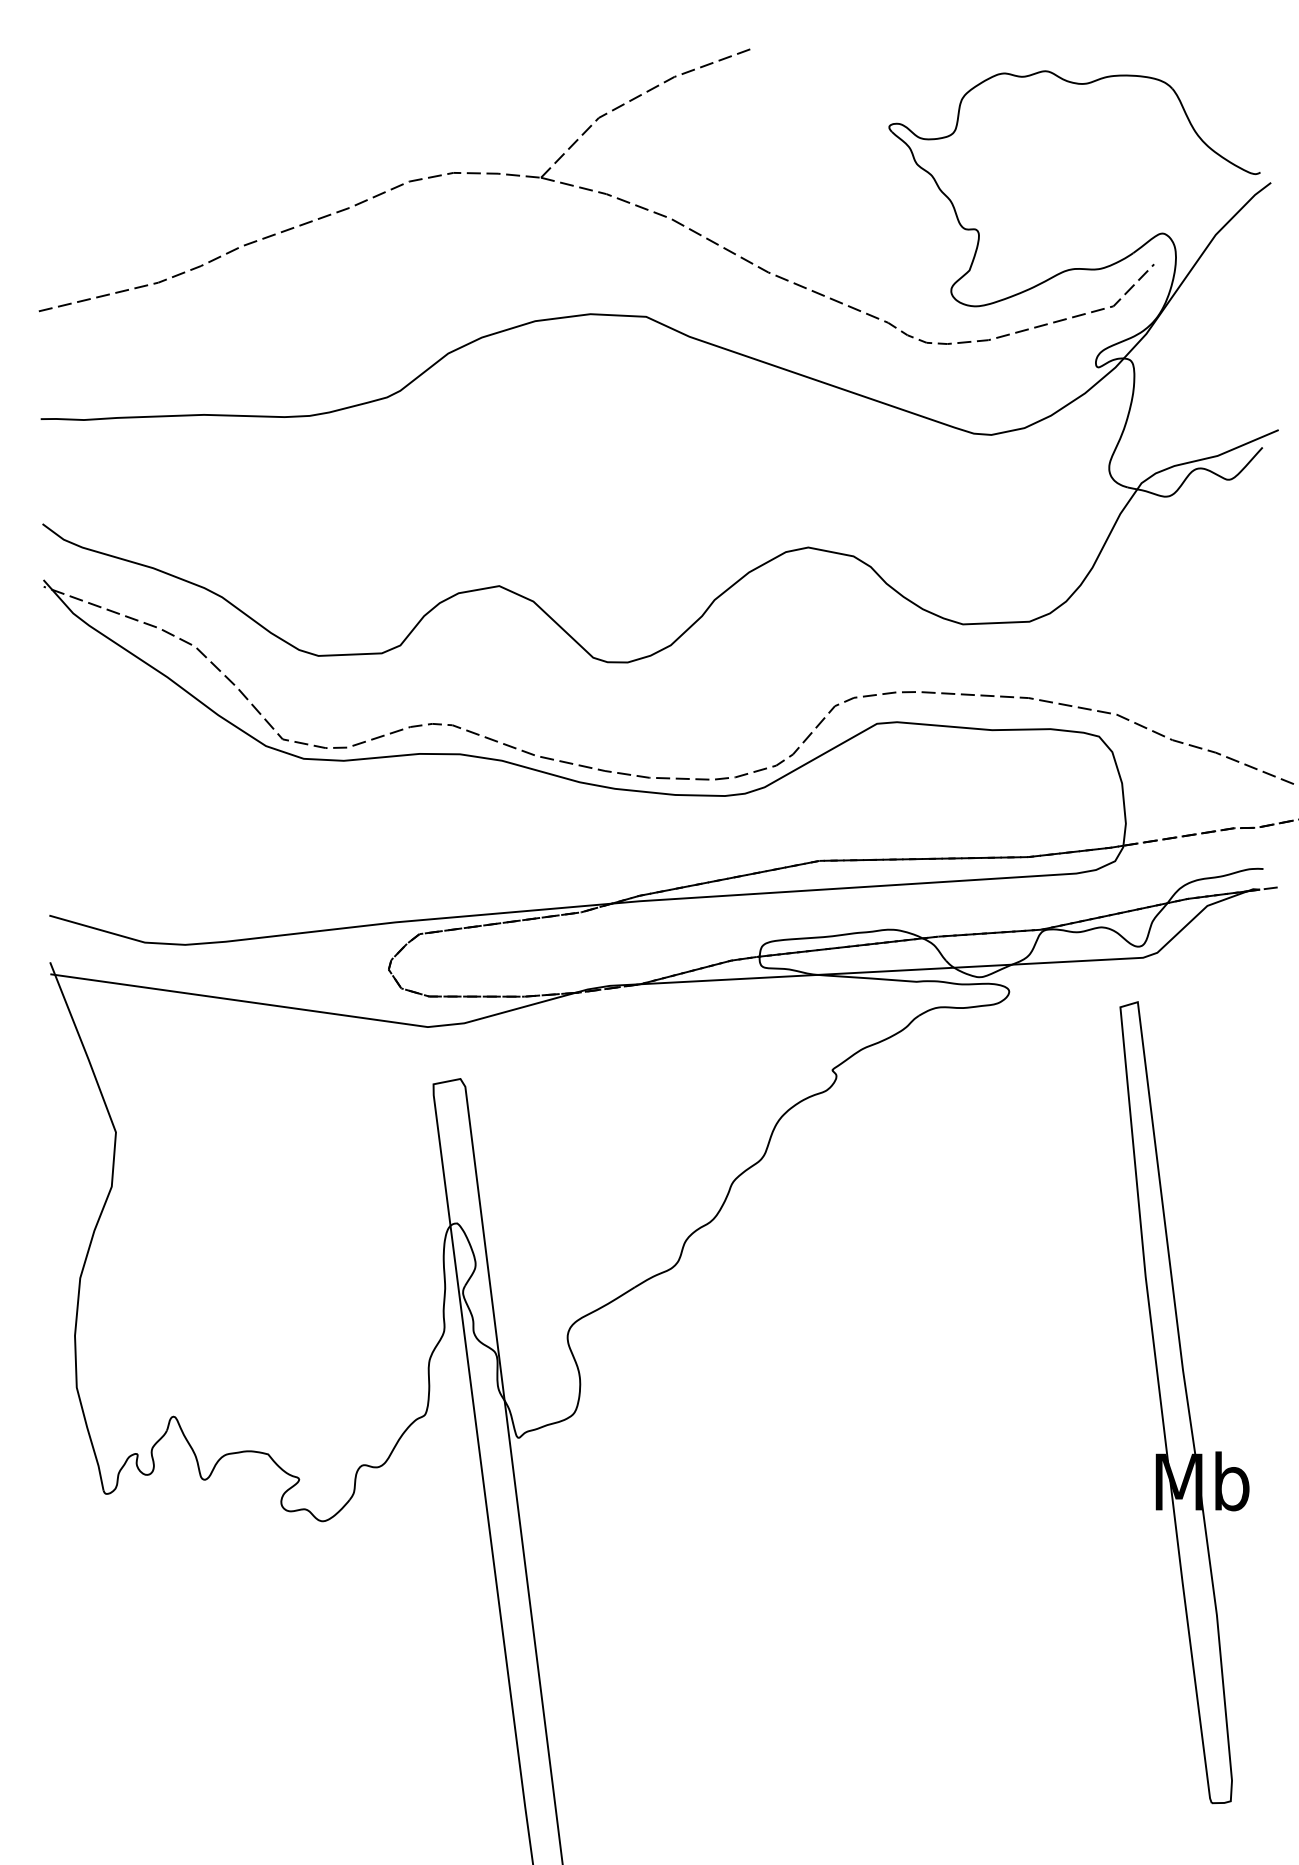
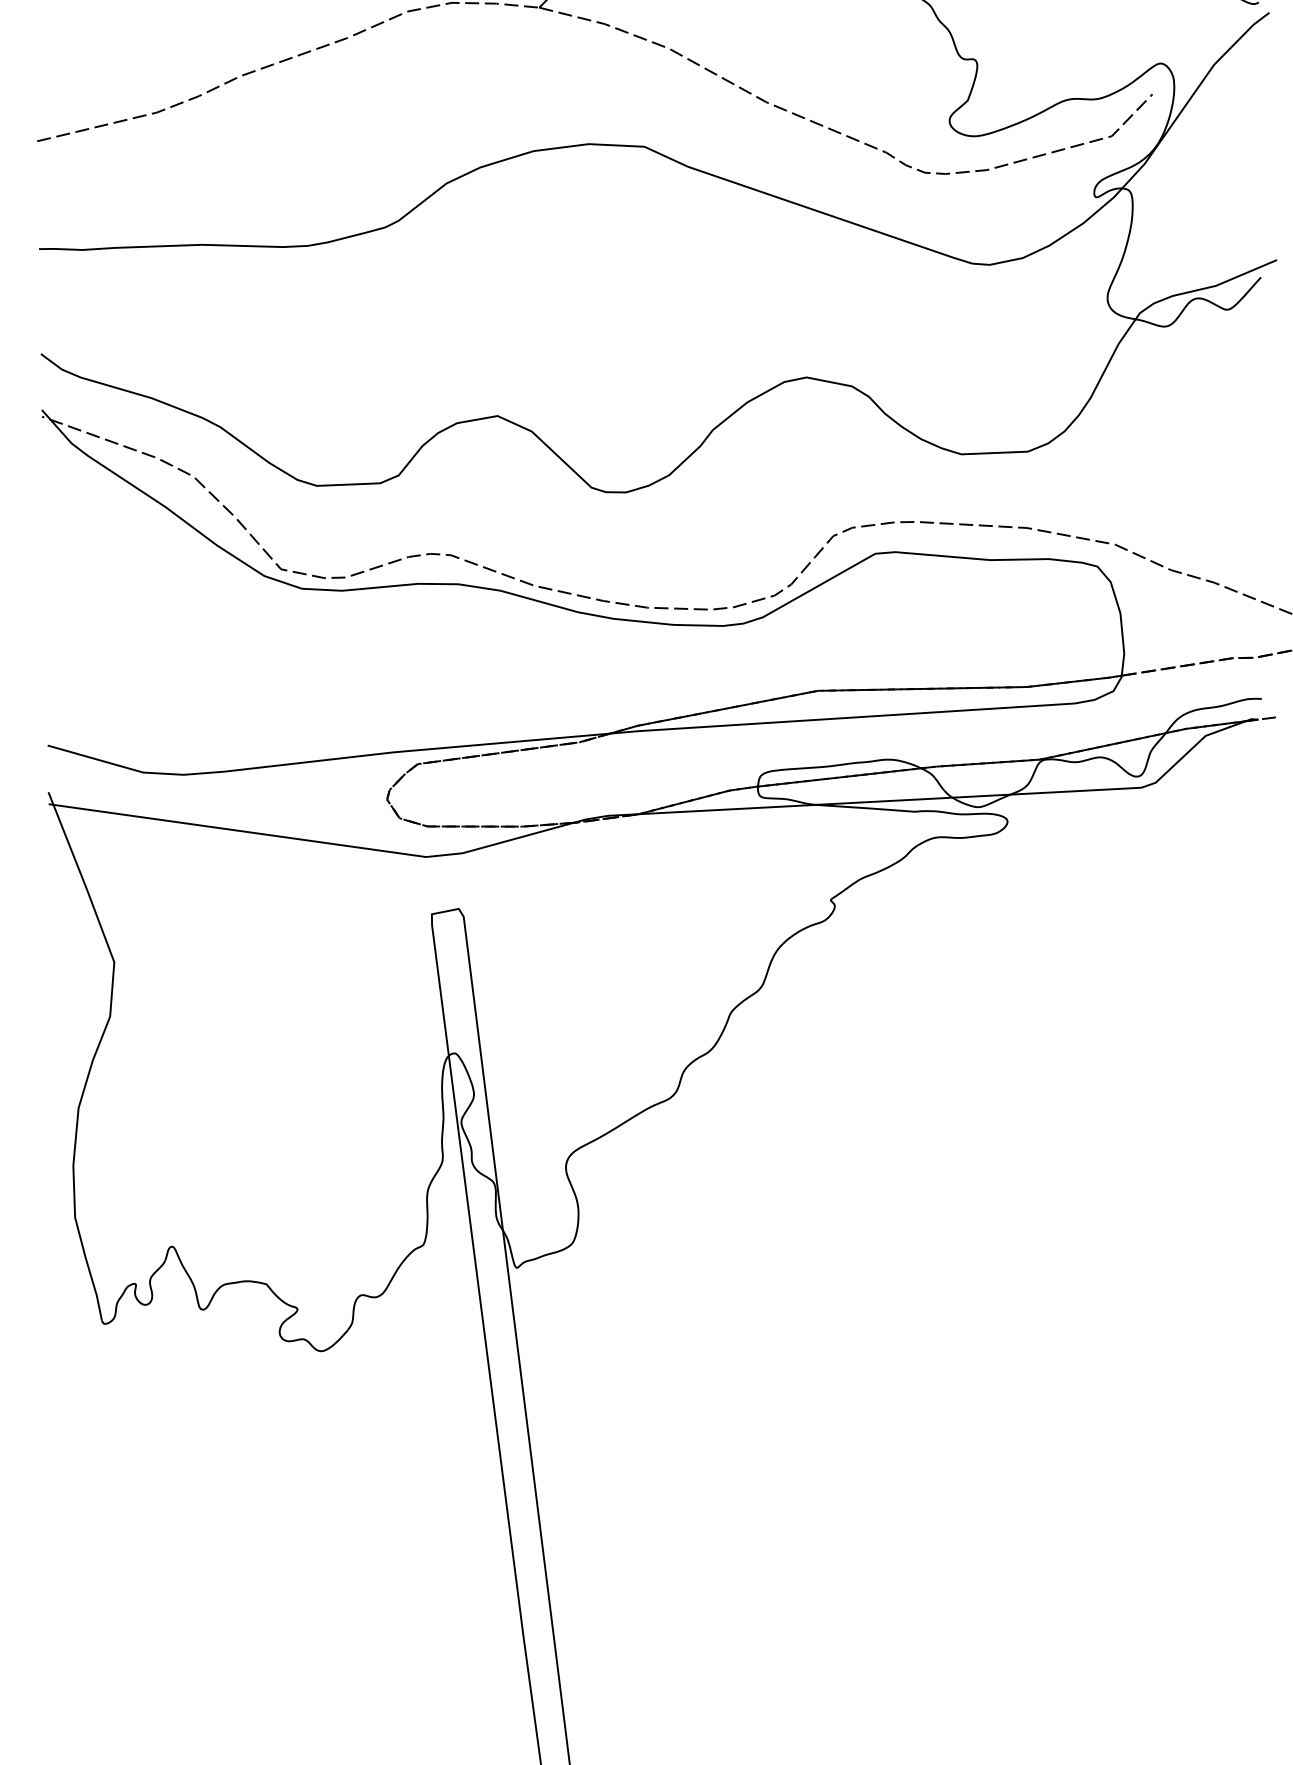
part: (1184, 1402) -> (1182, 1232), removed

